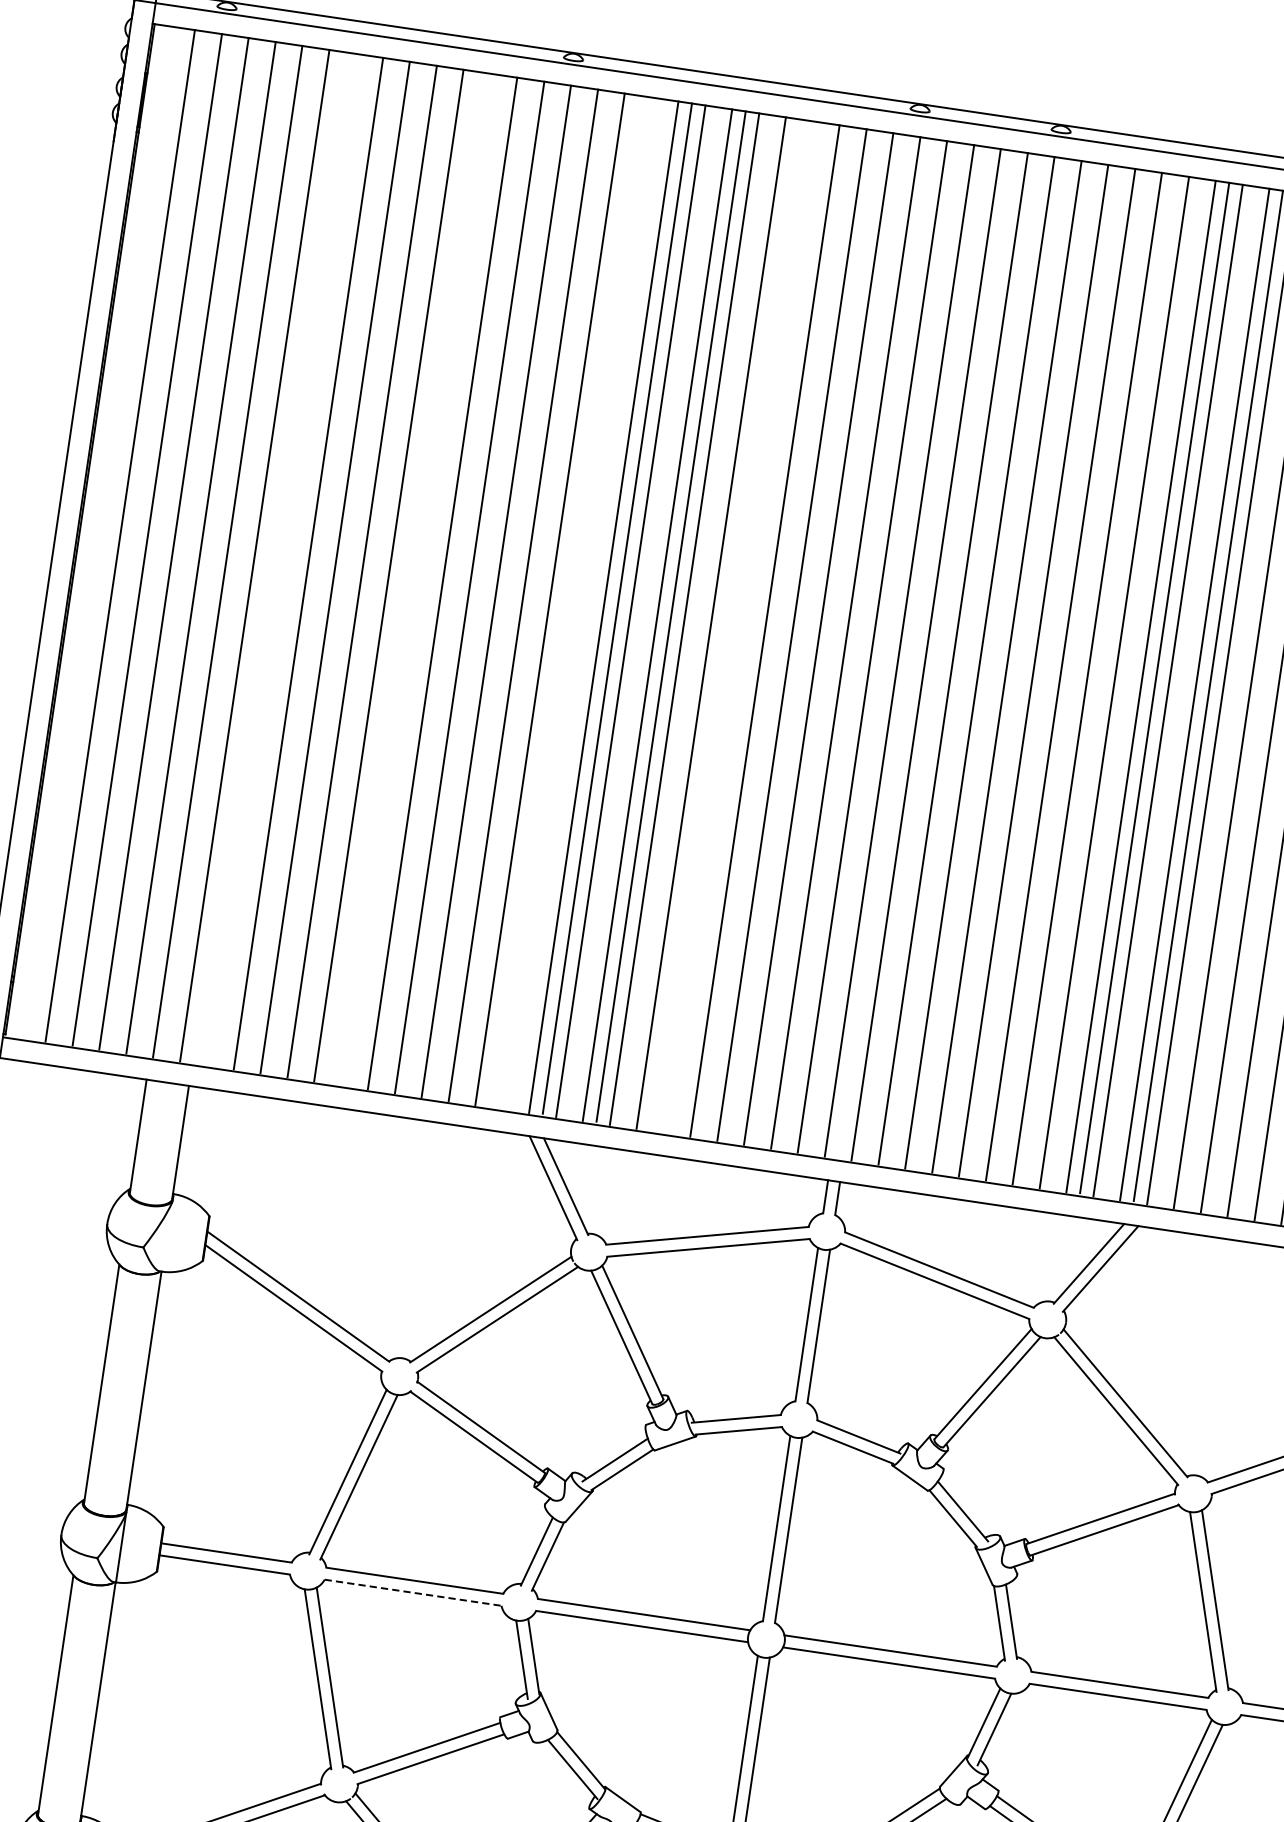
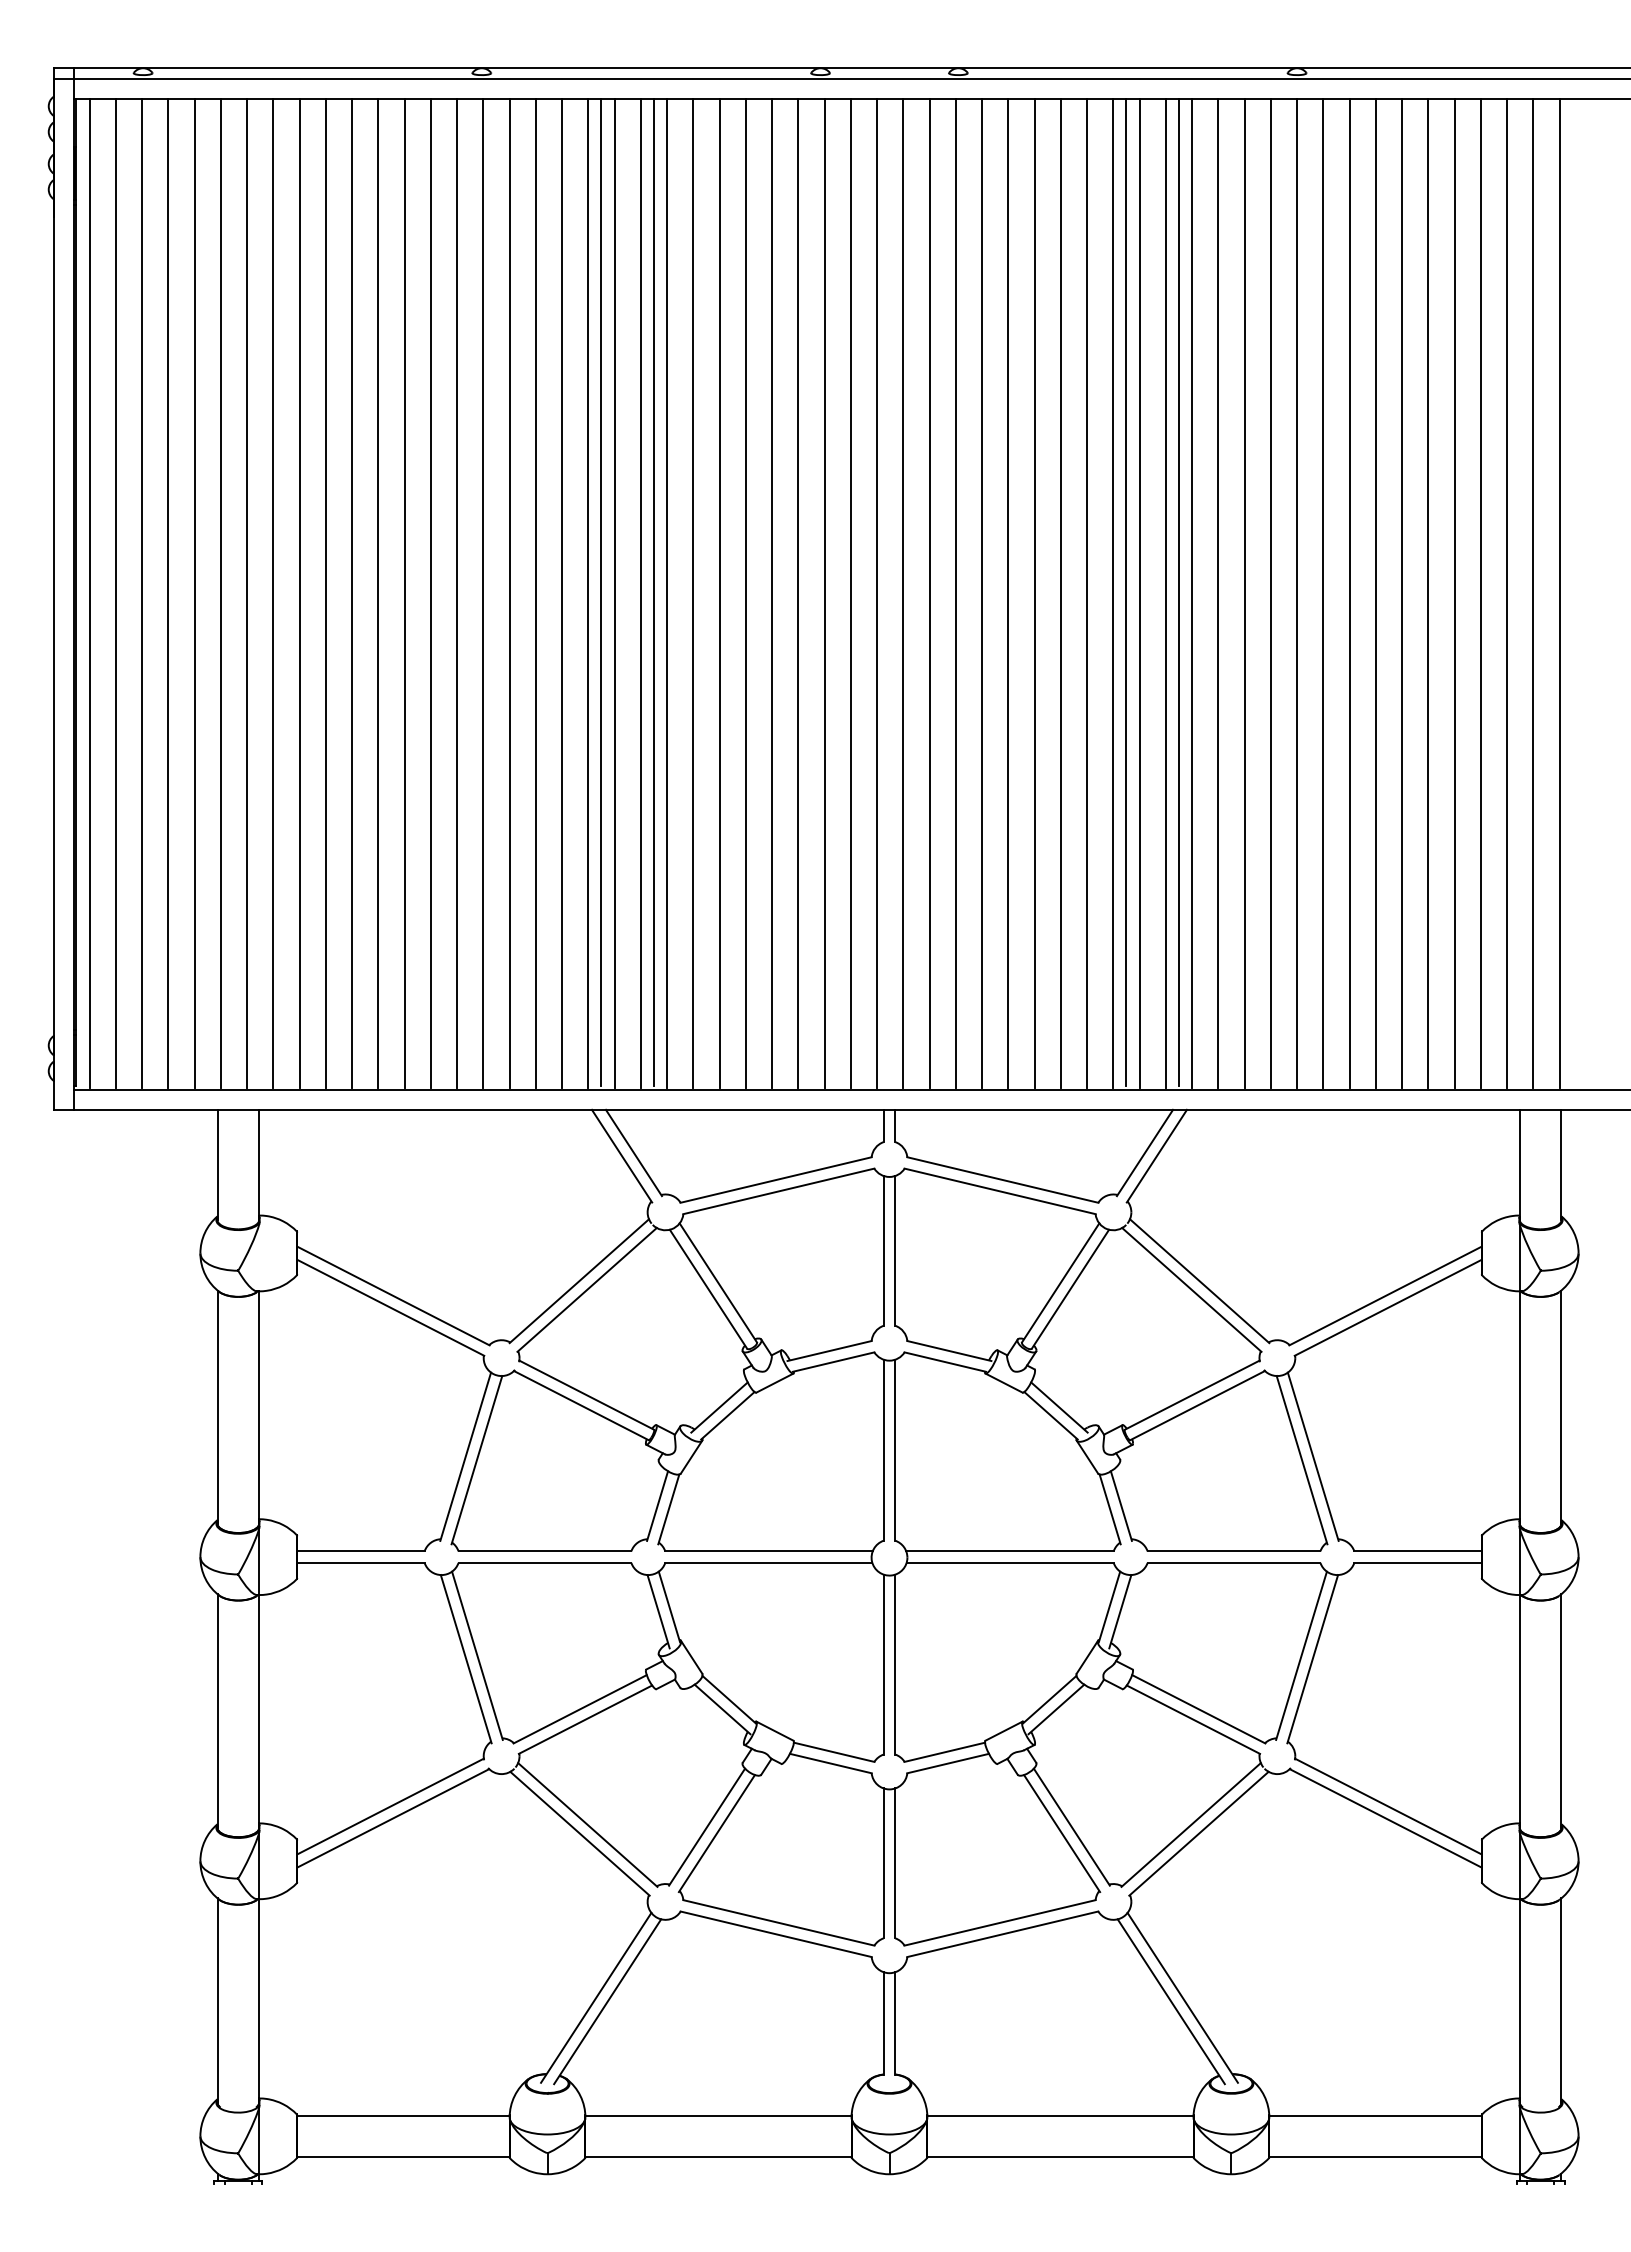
line: (93, 531) -> (89, 593), added
line: (281, 559) -> (273, 593), added
line: (415, 579) -> (404, 593), added
line: (577, 603) -> (562, 593), added
line: (738, 627) -> (719, 593), added
line: (413, 1592) -> (545, 1562), dashed -> solid

